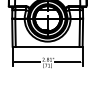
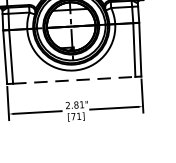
line: (47, 46) -> (73, 79), solid -> dashed

